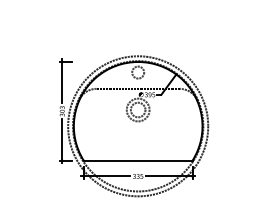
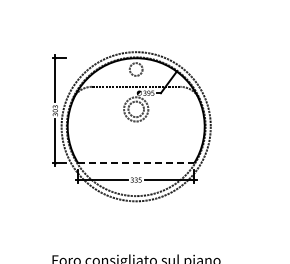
line: (138, 160) -> (136, 163), solid -> dashed

